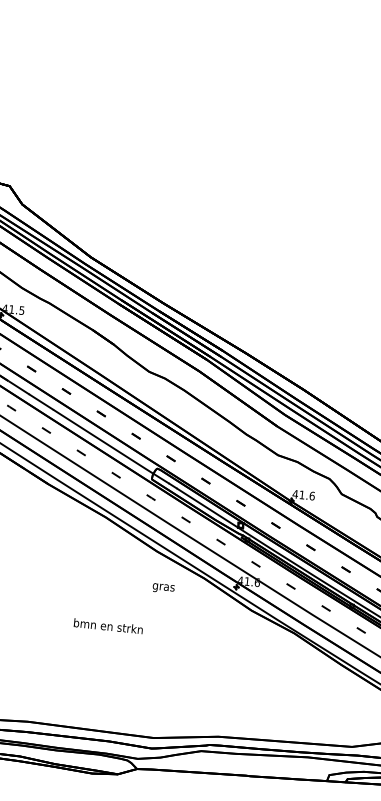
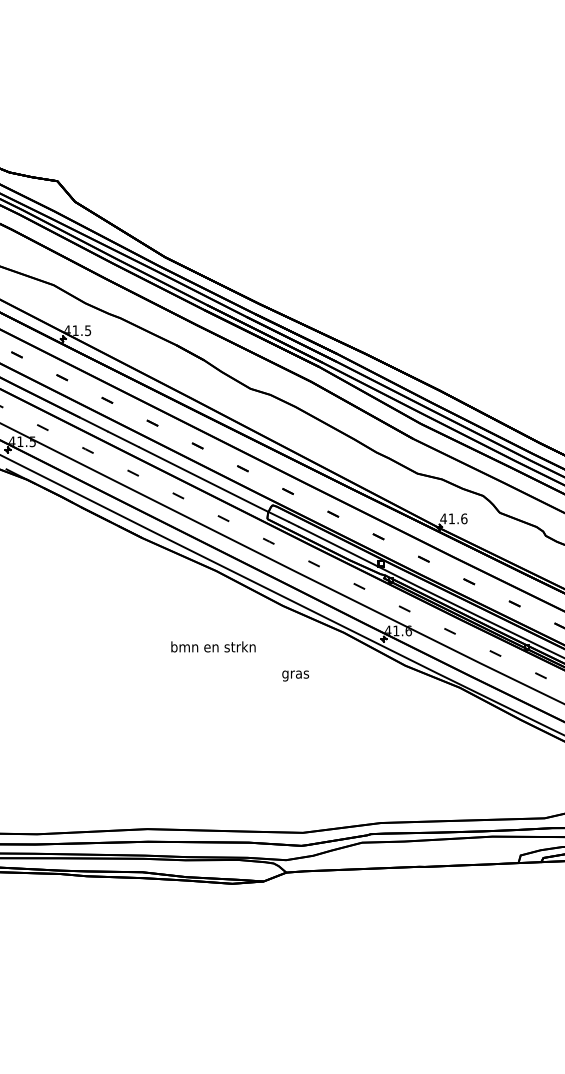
text: (163, 588) -> (295, 675), moved
text: (108, 625) -> (213, 646), moved

